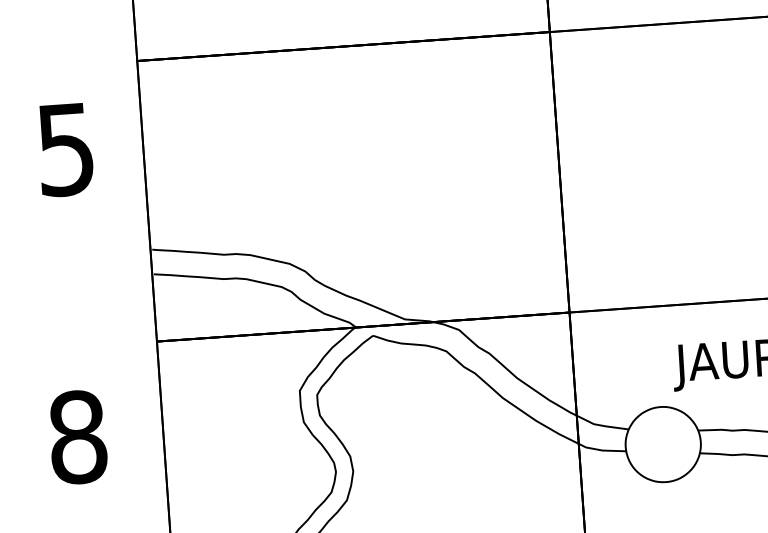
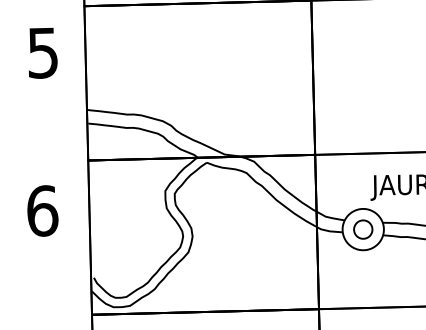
text: (77, 436) -> (42, 210), 8 -> 6
part: (663, 444) -> (363, 229), added

